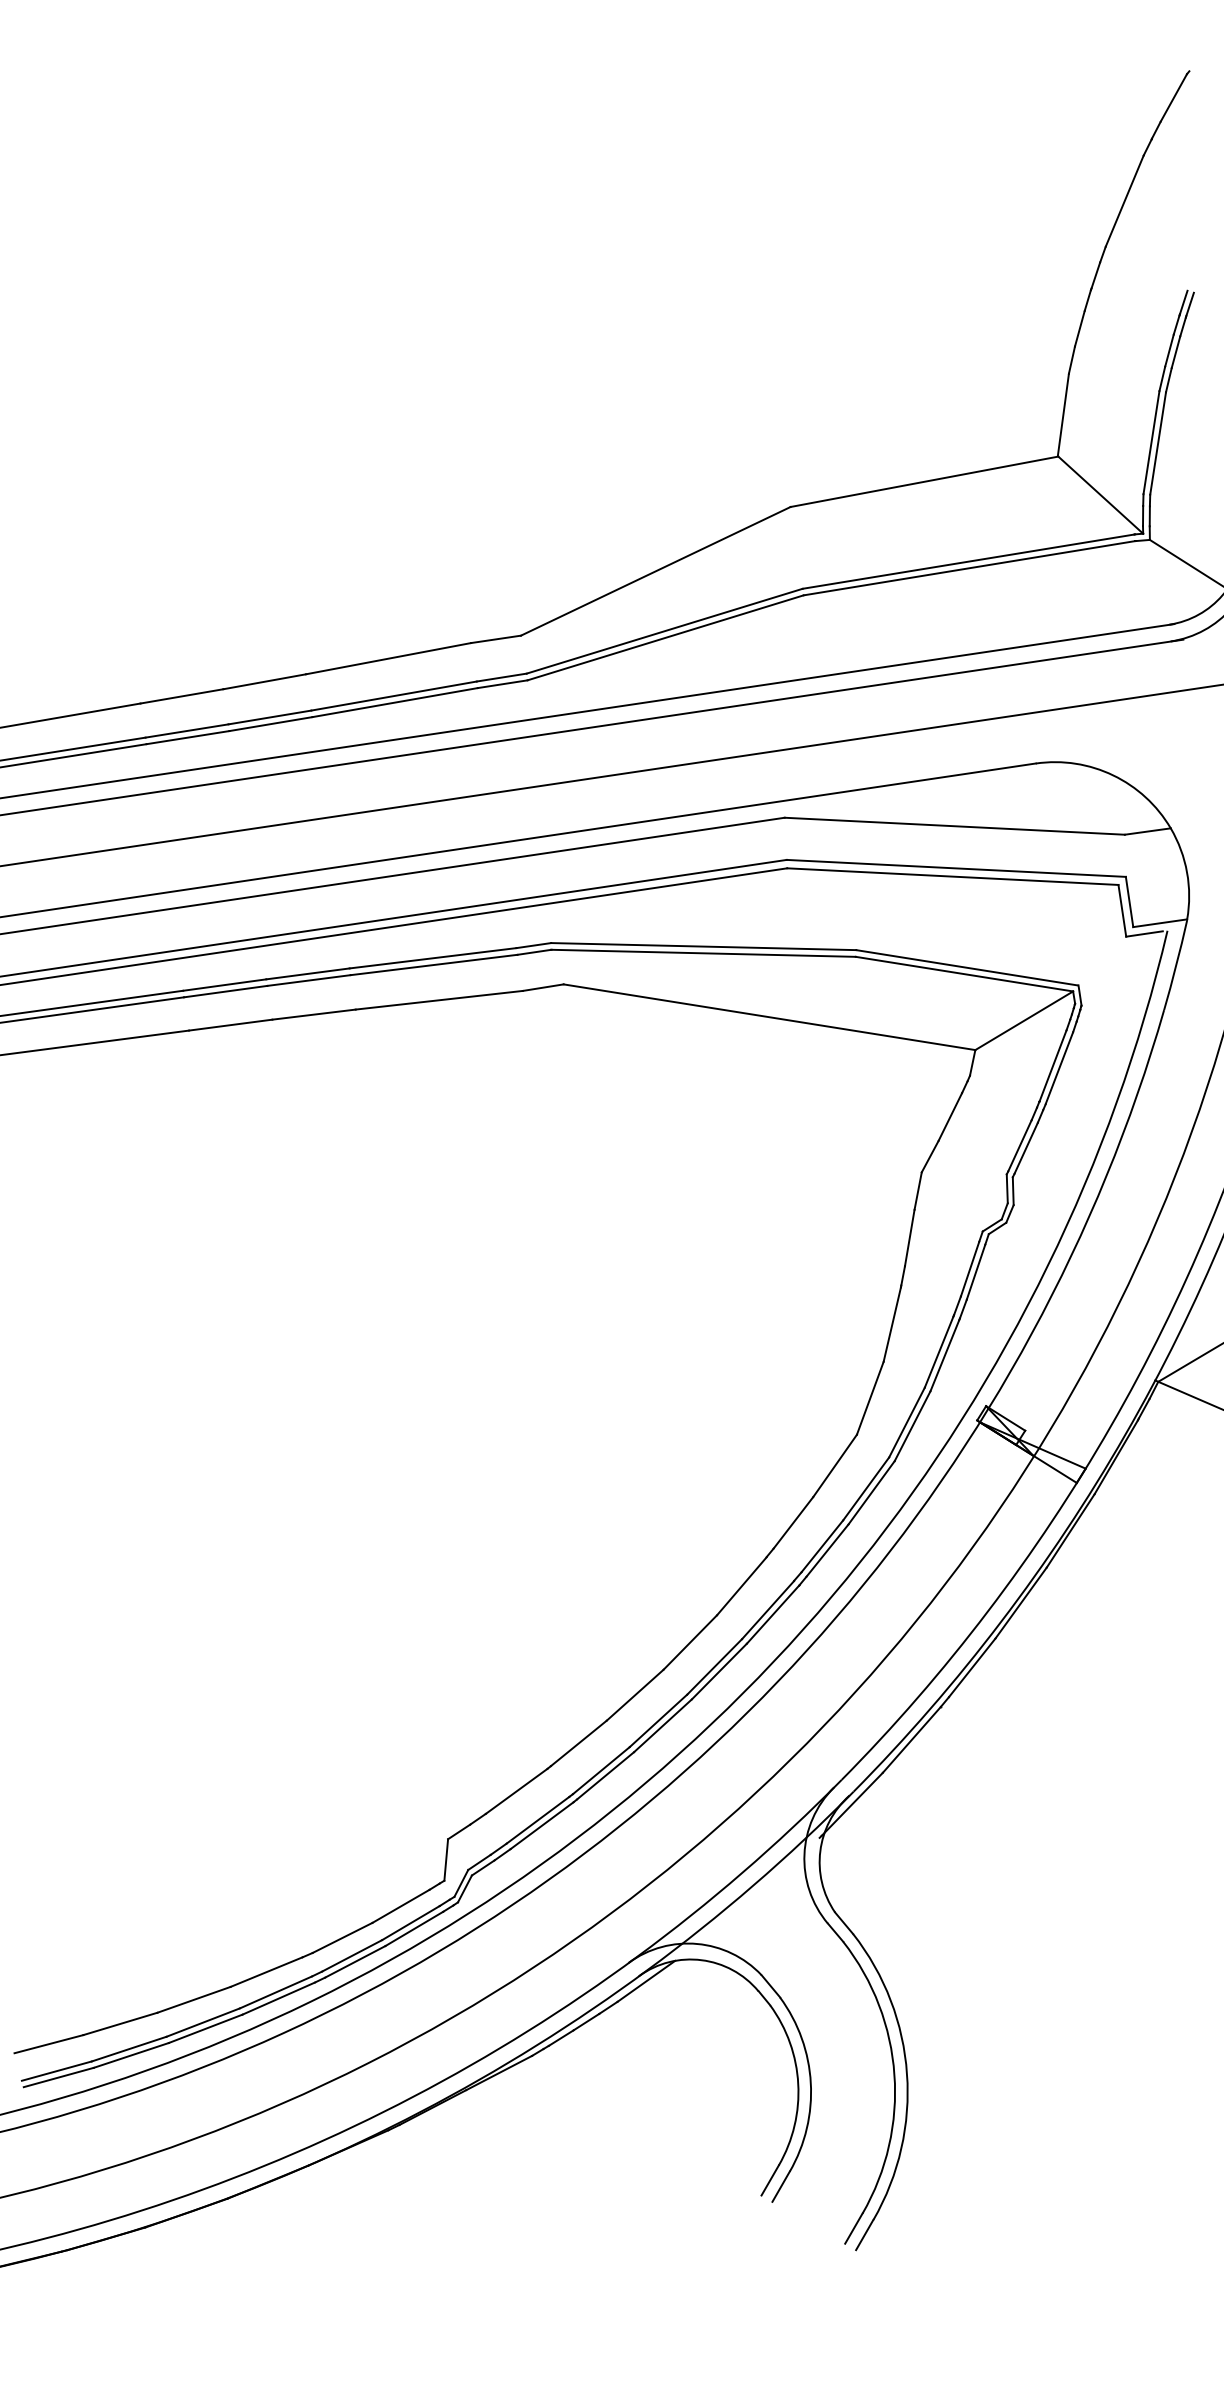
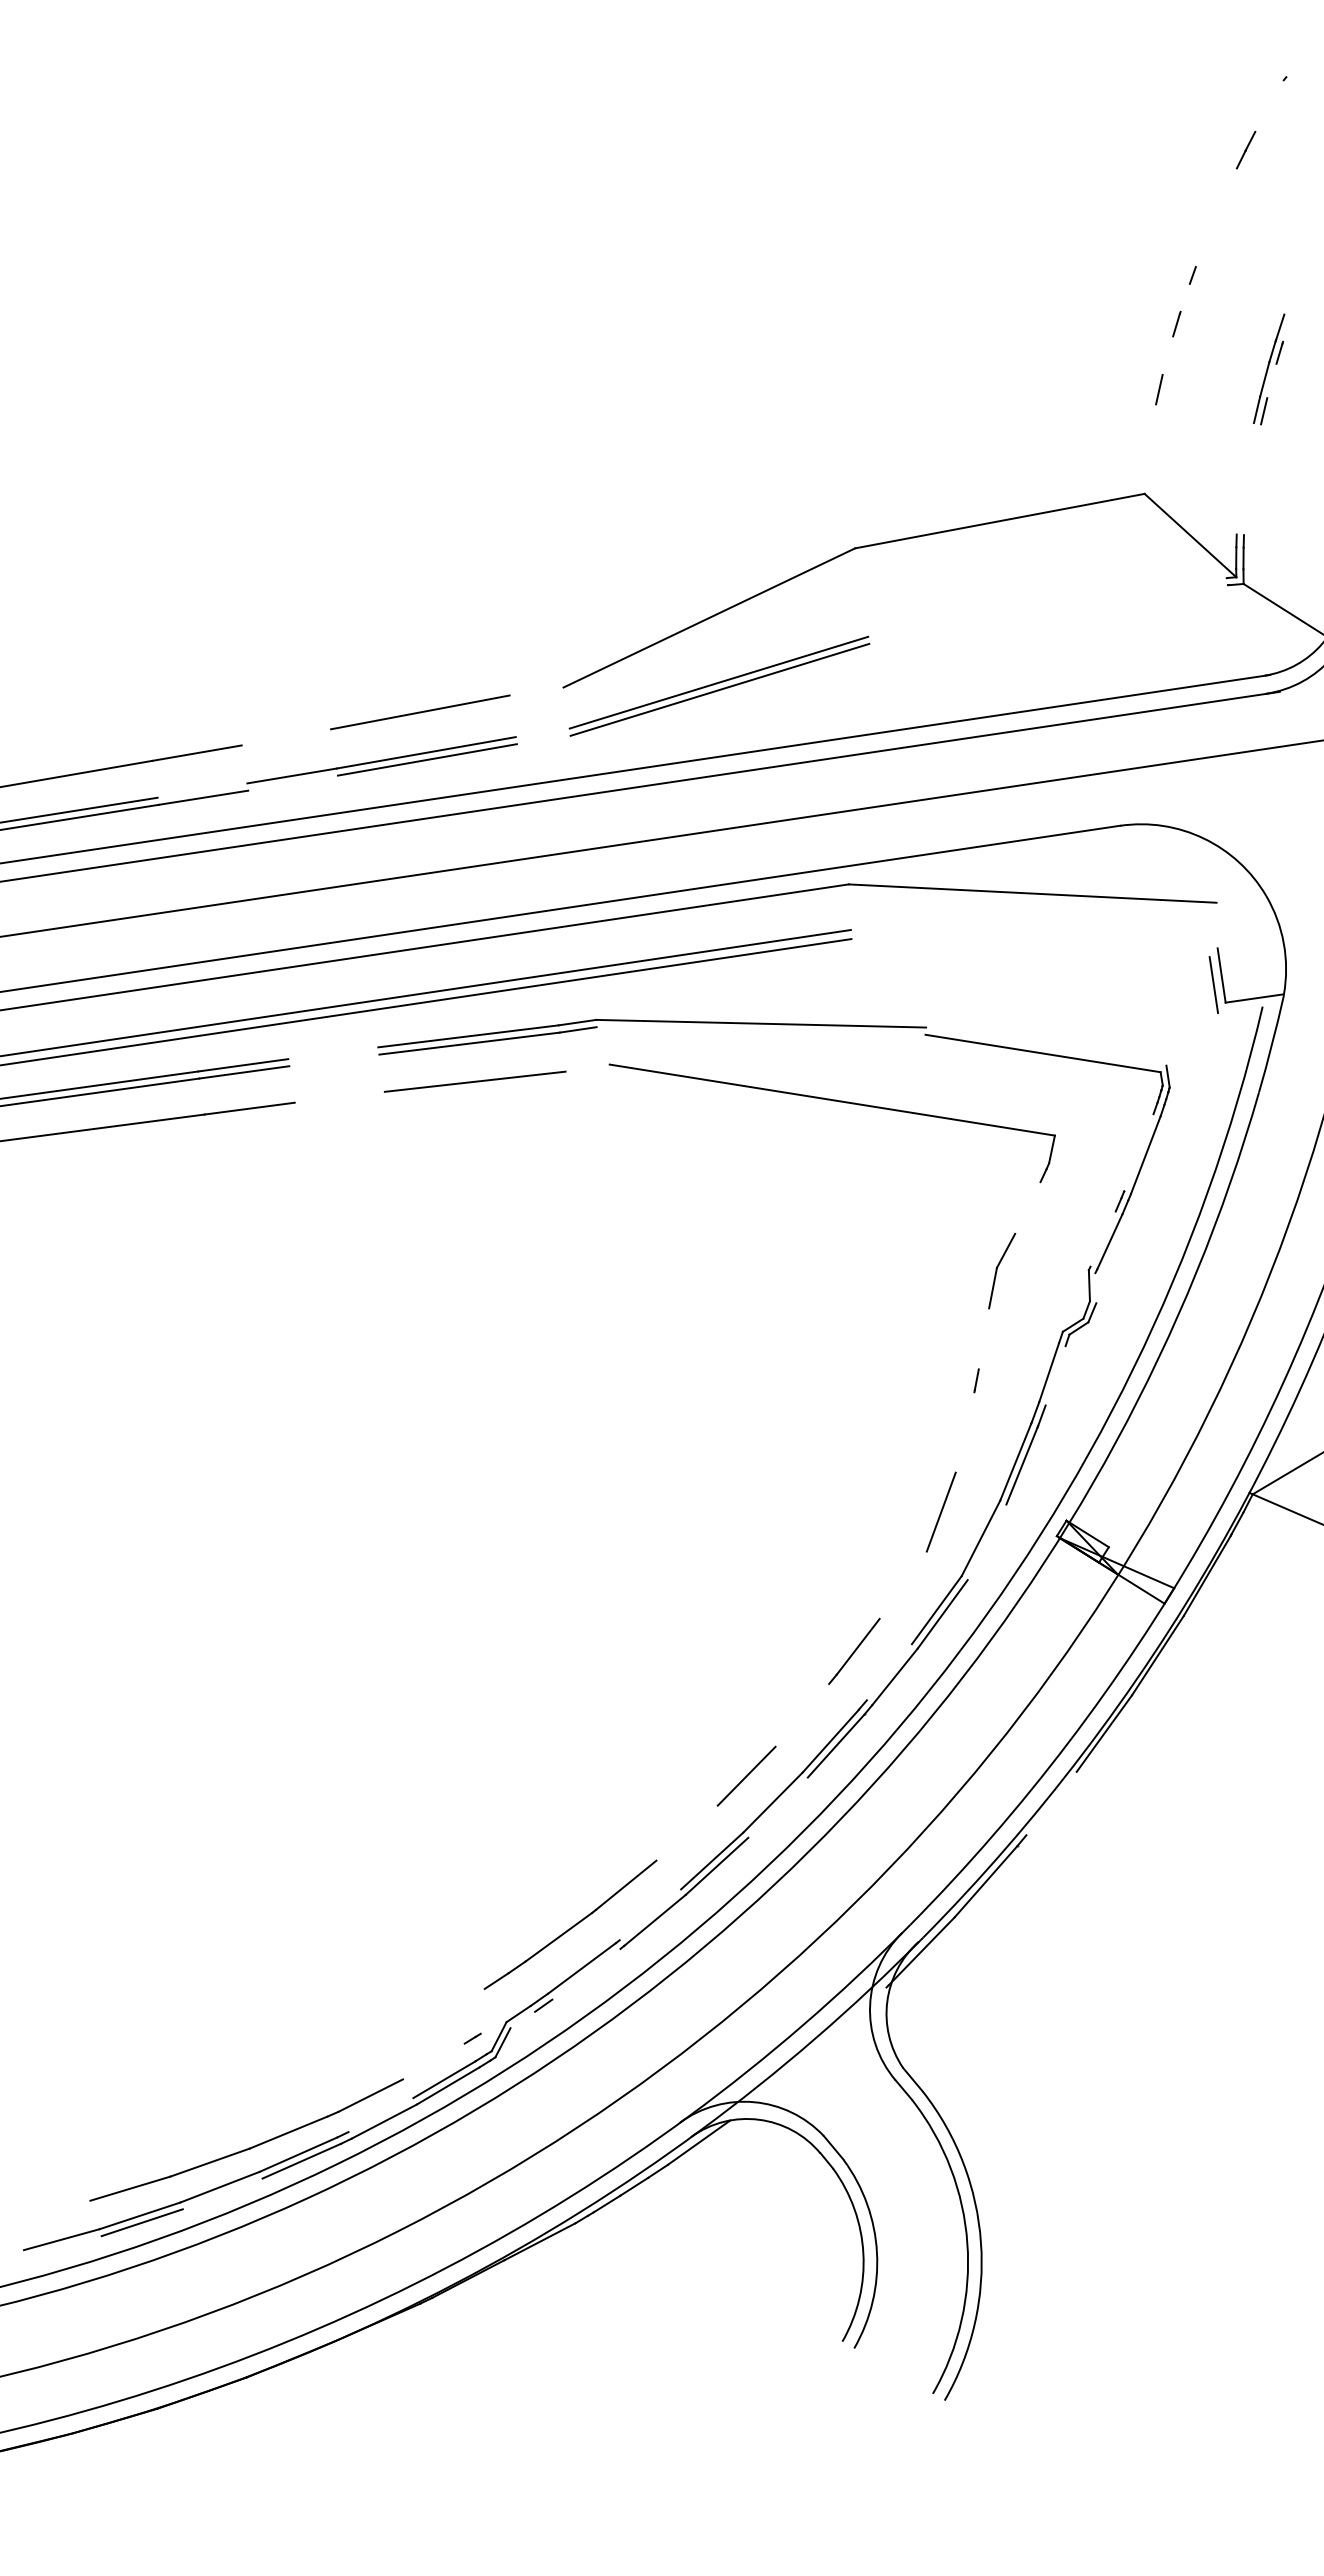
line: (1173, 97) -> (1269, 105), removed
line: (1123, 201) -> (1215, 217), removed
line: (1095, 274) -> (1184, 297), removed
line: (1190, 303) -> (1287, 328), removed
line: (1079, 328) -> (1167, 355), removed
line: (1175, 351) -> (1271, 380), removed
line: (1063, 414) -> (1150, 448), removed
line: (1150, 442) -> (1244, 478), removed
line: (1158, 443) -> (1252, 479), removed
line: (968, 561) -> (1047, 607), removed
line: (969, 568) -> (1048, 614), removed
line: (495, 639) -> (536, 691), removed
line: (501, 677) -> (542, 732), removed
line: (264, 681) -> (286, 737), removed
line: (502, 683) -> (543, 739), removed
line: (270, 723) -> (292, 782), removed
line: (187, 730) -> (202, 790), removed
line: (1147, 830) -> (1241, 898), removed
line: (955, 868) -> (1033, 939), removed
line: (952, 877) -> (1030, 948), removed
line: (1144, 934) -> (1237, 1010), removed
line: (703, 952) -> (760, 1030), removed
line: (966, 967) -> (1045, 1046), removed
line: (308, 974) -> (333, 1053), removed
line: (309, 980) -> (334, 1060), removed
line: (543, 987) -> (587, 1067), removed
line: (313, 1013) -> (339, 1096), removed
line: (1023, 1020) -> (1107, 1103), removed
line: (1052, 1065) -> (1138, 1152), removed
line: (950, 1116) -> (1027, 1207), removed
line: (1019, 1145) -> (1102, 1238), removed
line: (1012, 1191) -> (1095, 1288), removed
line: (909, 1237) -> (983, 1338), removed
line: (975, 1271) -> (1055, 1375), removed
line: (891, 1324) -> (964, 1432), removed
line: (912, 1426) -> (986, 1542), removed
line: (834, 1465) -> (902, 1584), removed
line: (821, 1546) -> (888, 1672), removed
line: (741, 1586) -> (802, 1715), removed
line: (972, 1667) -> (1051, 1803), removed
line: (718, 1671) -> (777, 1807), removed
line: (634, 1694) -> (686, 1832), removed
line: (601, 1770) -> (650, 1914), removed
line: (542, 1824) -> (586, 1973), removed
line: (445, 1859) -> (482, 2010), removed
line: (482, 1867) -> (522, 2019), removed
line: (400, 1906) -> (433, 2061), removed
line: (351, 1956) -> (380, 2115), removed
line: (205, 2028) -> (222, 2193), removed
line: (48, 2044) -> (52, 2210), removed
line: (58, 2077) -> (63, 2246), removed
line: (769, 2180) -> (832, 2357), removed
line: (780, 2186) -> (844, 2364), removed
line: (853, 2228) -> (923, 2409), removed
line: (864, 2234) -> (934, 2416), removed

